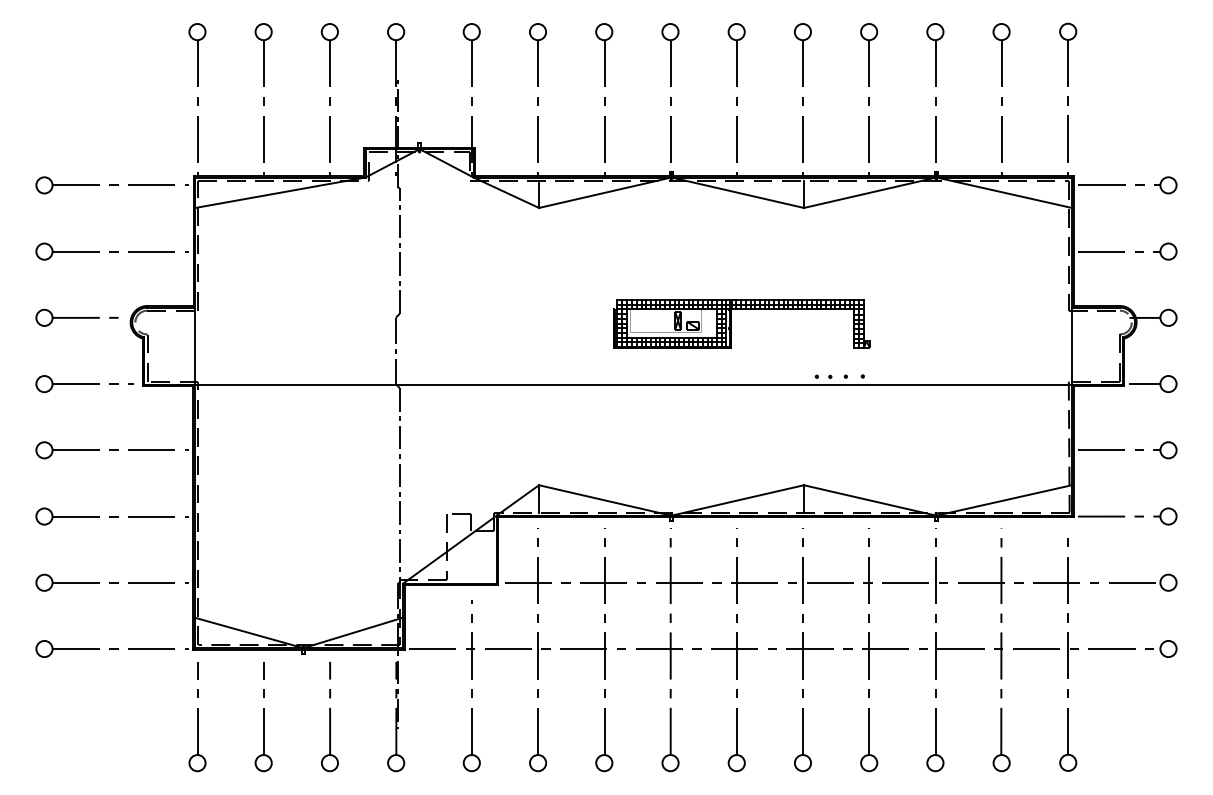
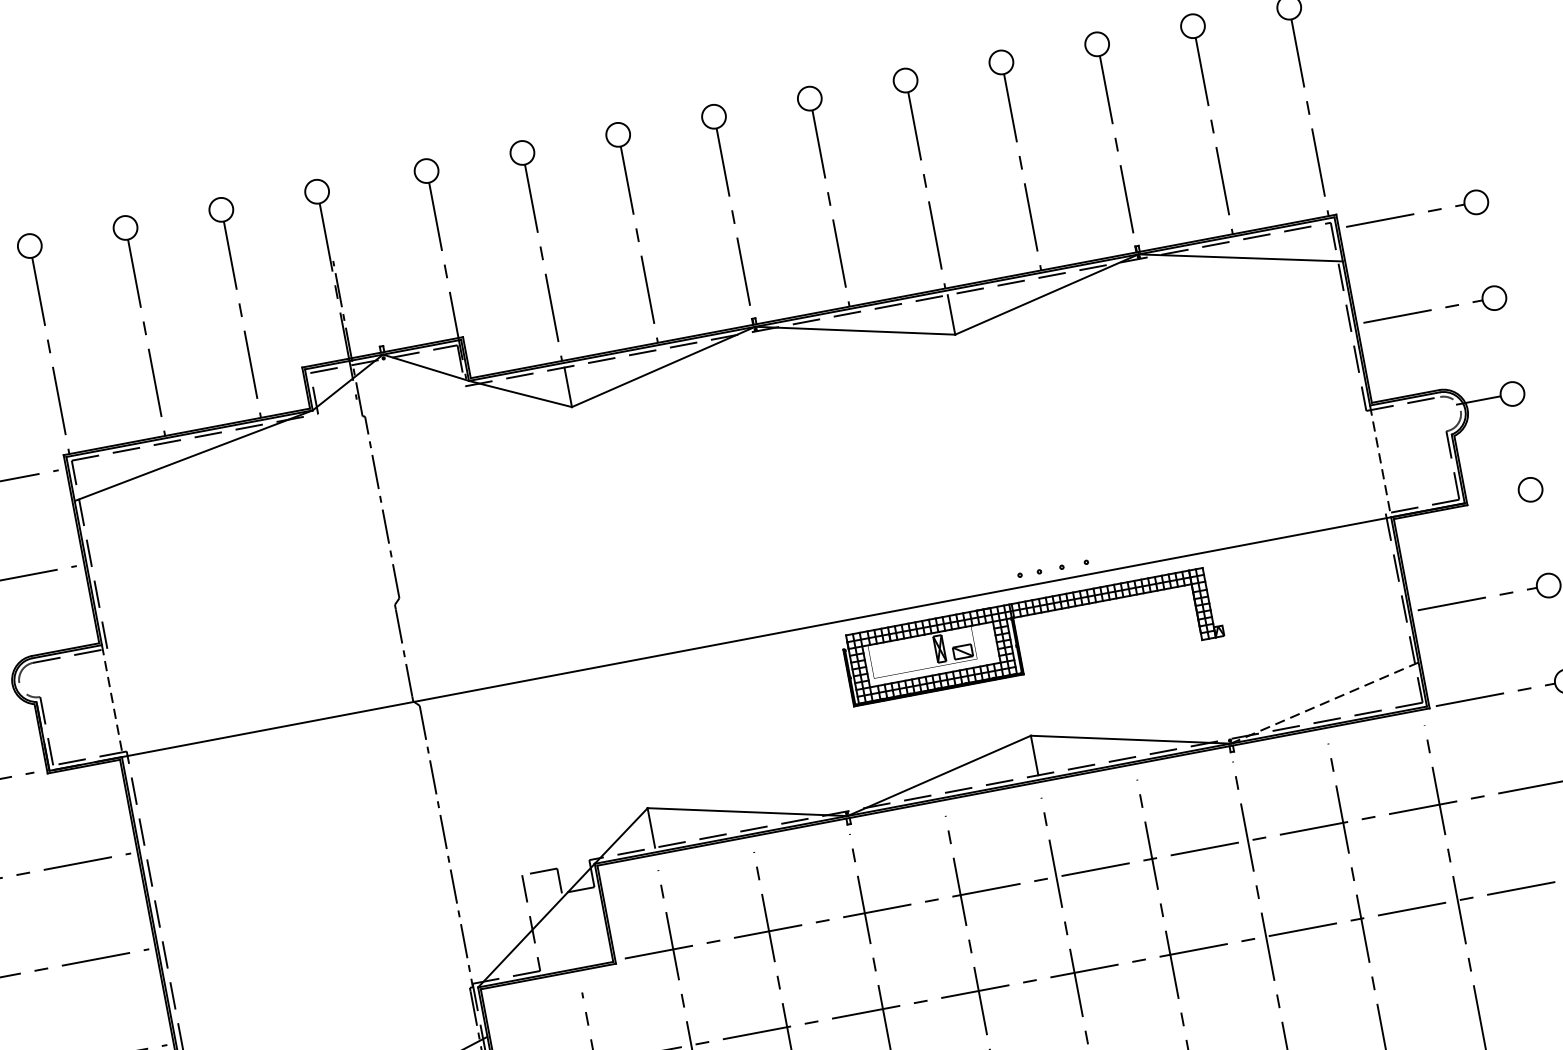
part: (731, 323) -> (1017, 638), moved
line: (195, 346) -> (112, 701), solid -> dashed
line: (1071, 346) -> (1380, 461), solid -> dashed
line: (1144, 384) -> (1496, 496), removed
line: (1003, 500) -> (1323, 703), solid -> dashed

